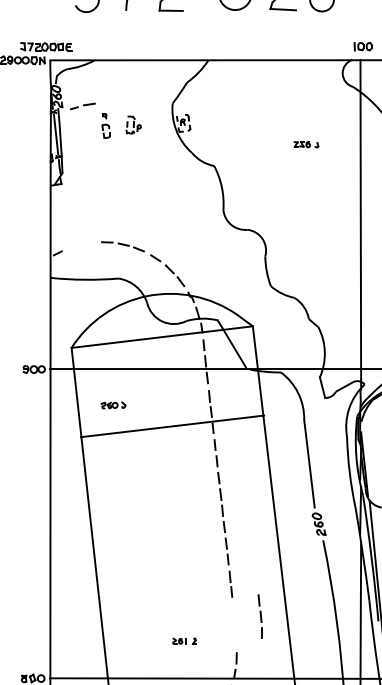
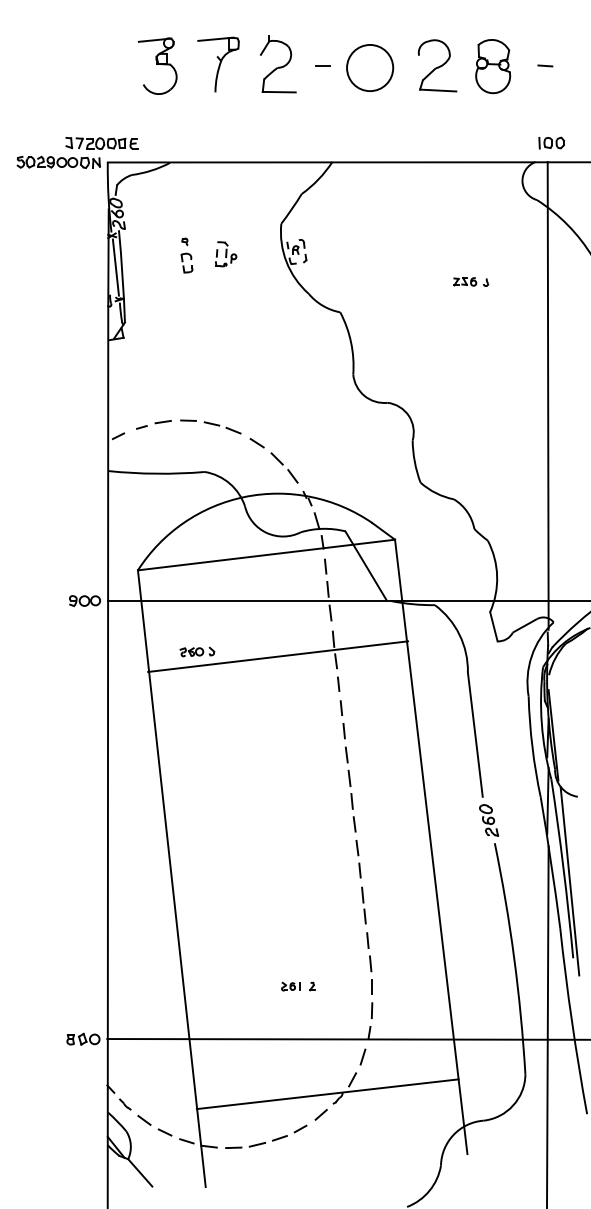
part: (82, 106) -> (153, 424), moved
line: (172, 426) -> (278, 656), moved
part: (260, 616) -> (369, 963), moved

